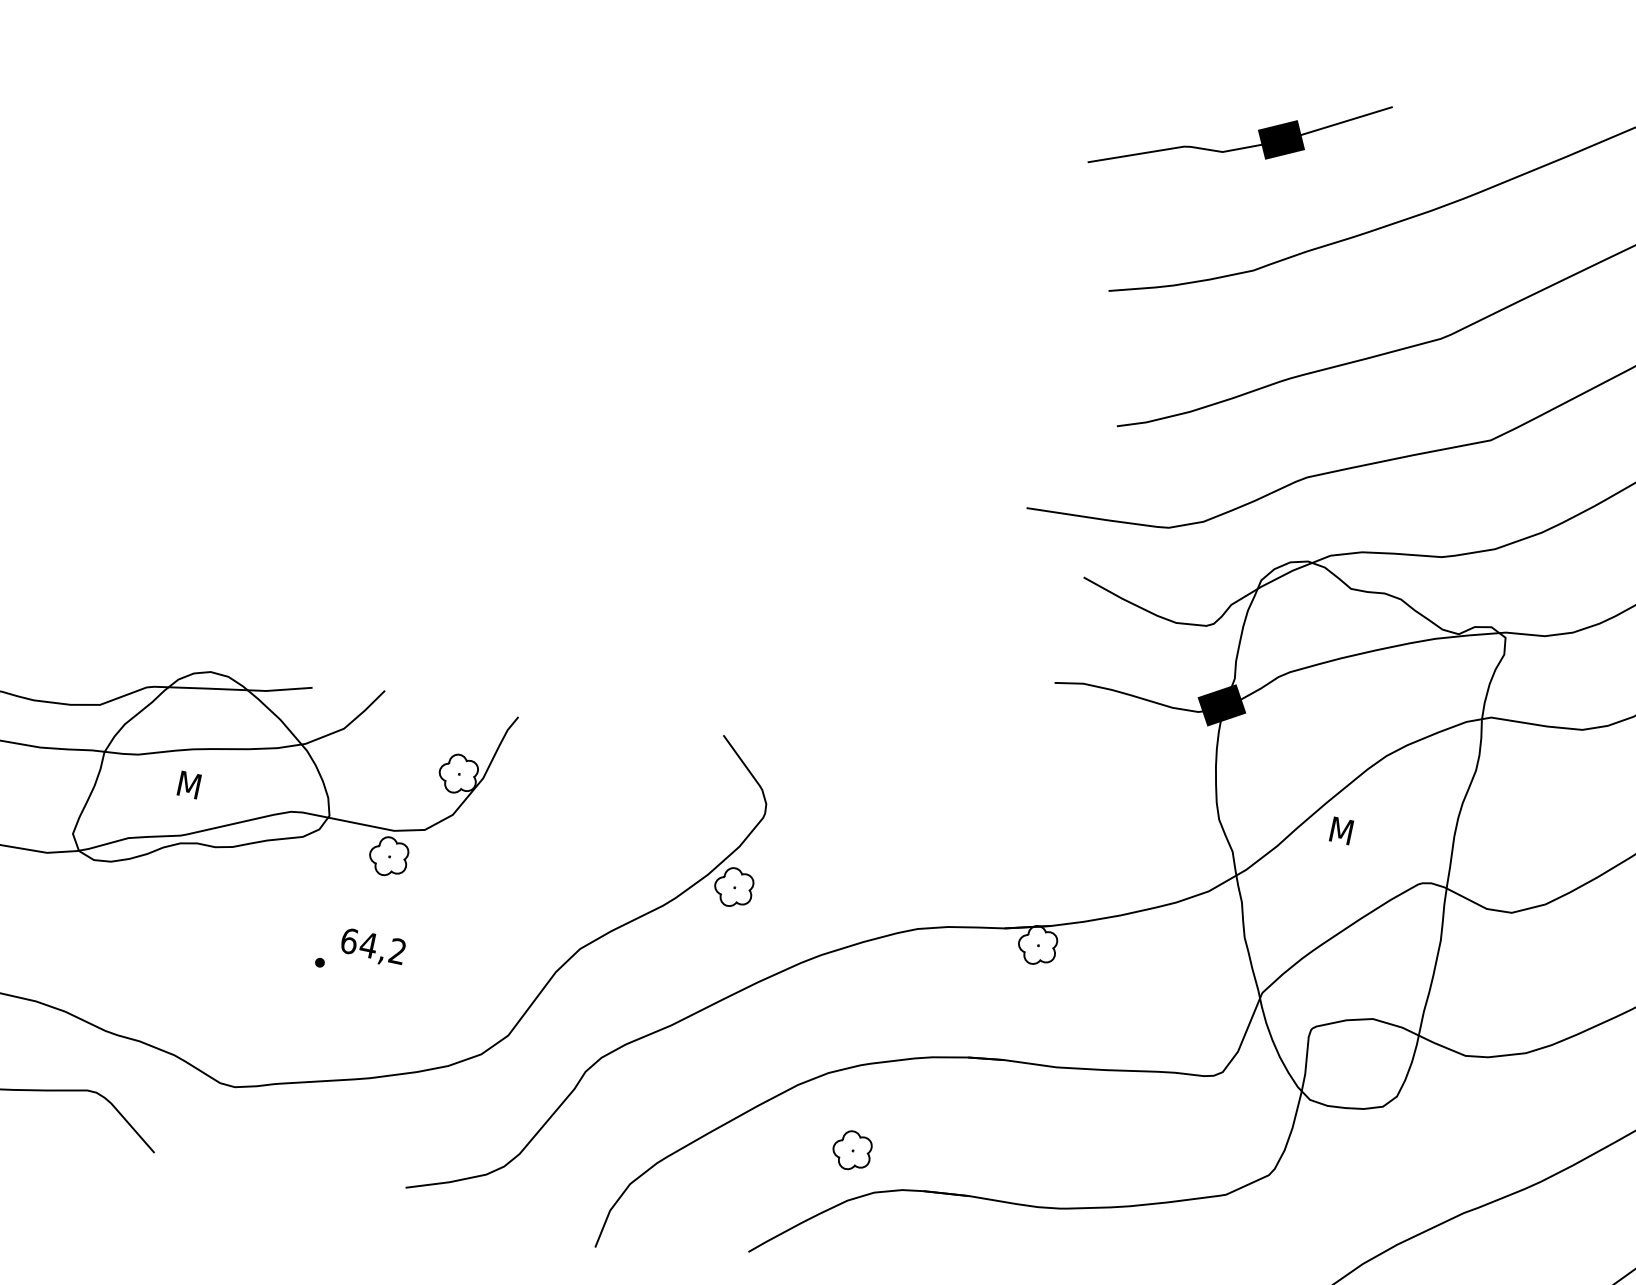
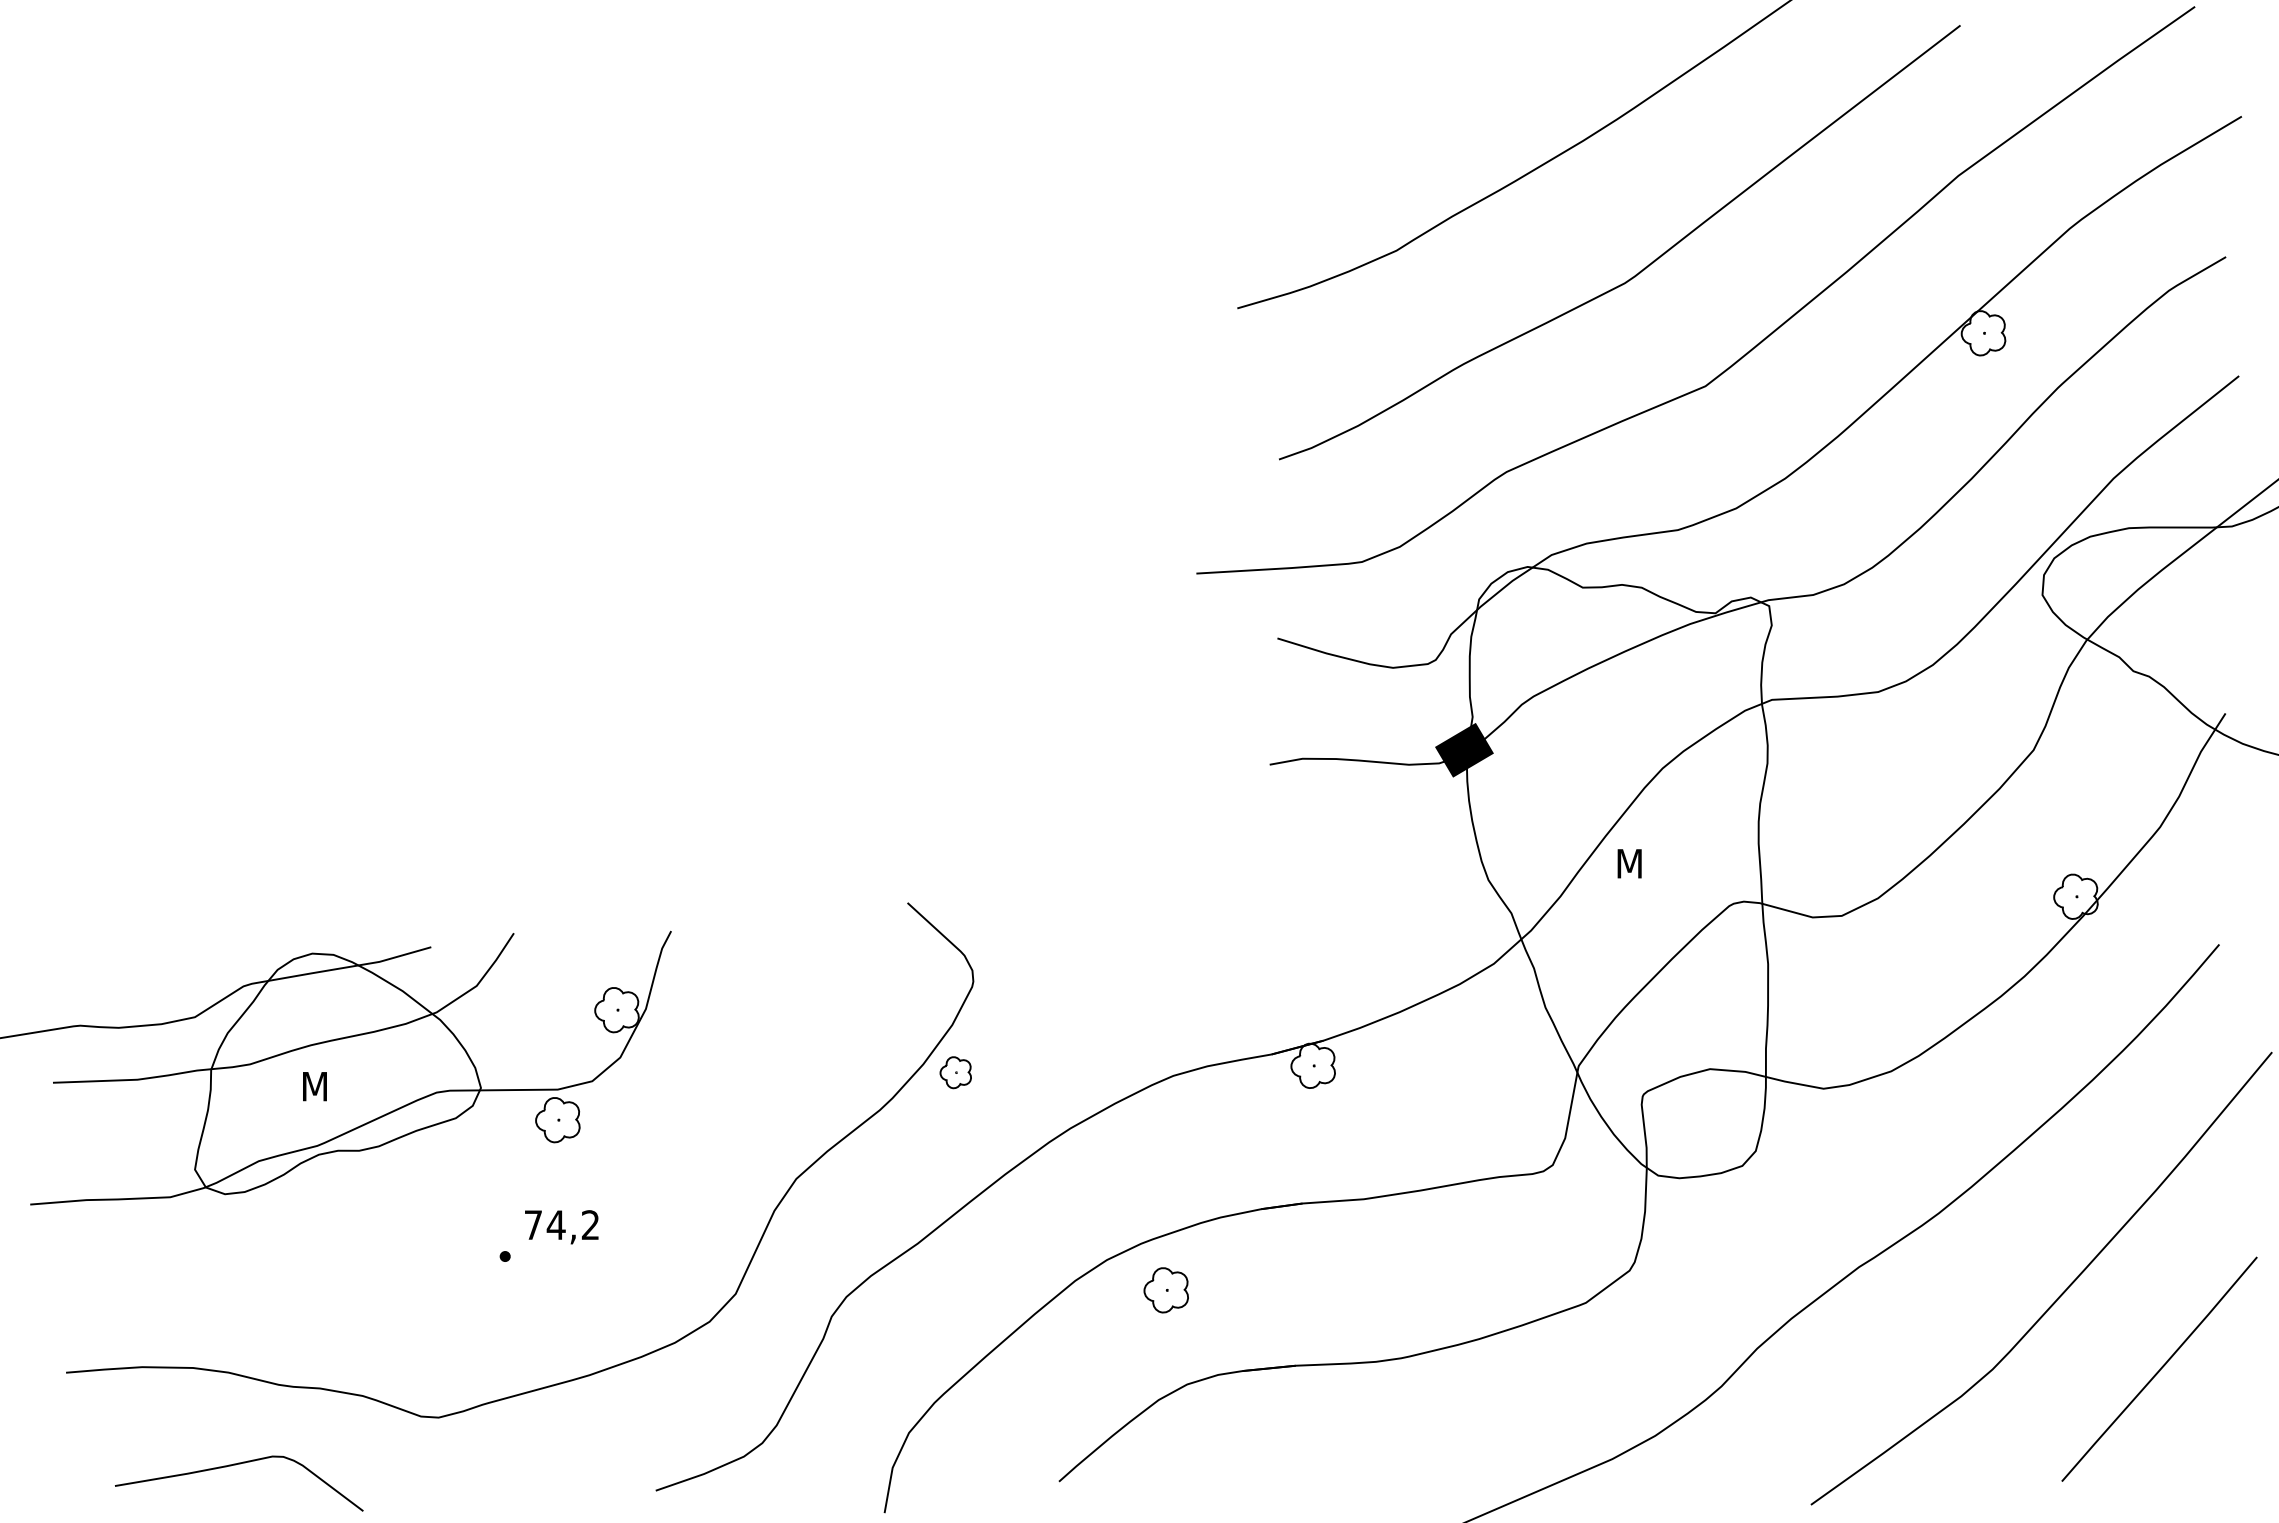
part: (1243, 147) -> (1355, 113), removed
part: (733, 887) -> (955, 1072), size x0.7
text: (349, 941) -> (533, 1225), 64,2 -> 74,2
part: (851, 1150) -> (1165, 1290), moved

